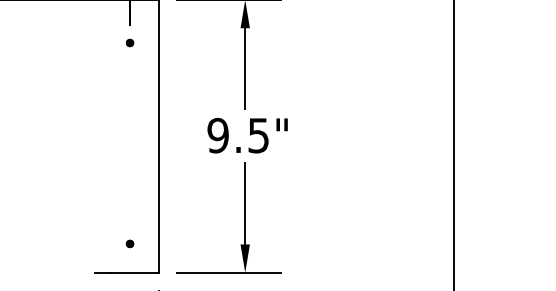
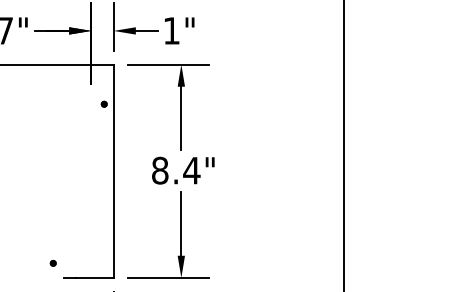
part: (129, 42) -> (103, 103), moved
text: (237, 135) -> (175, 170), 9.5" -> 8.4"
part: (129, 242) -> (52, 262), moved

